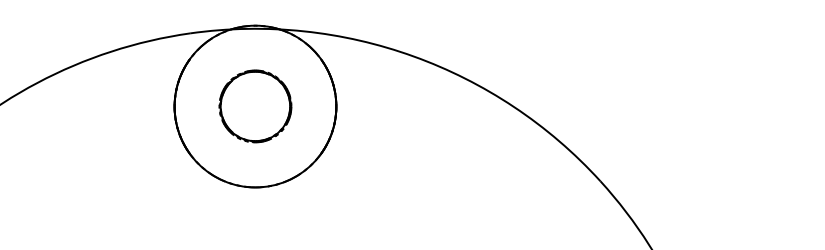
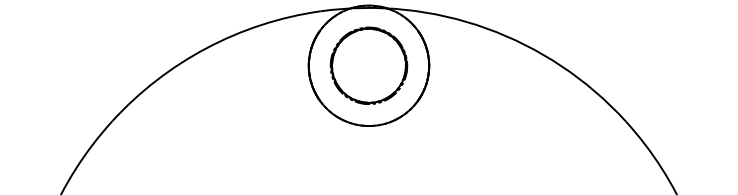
part: (254, 106) -> (368, 65), size x1.43

